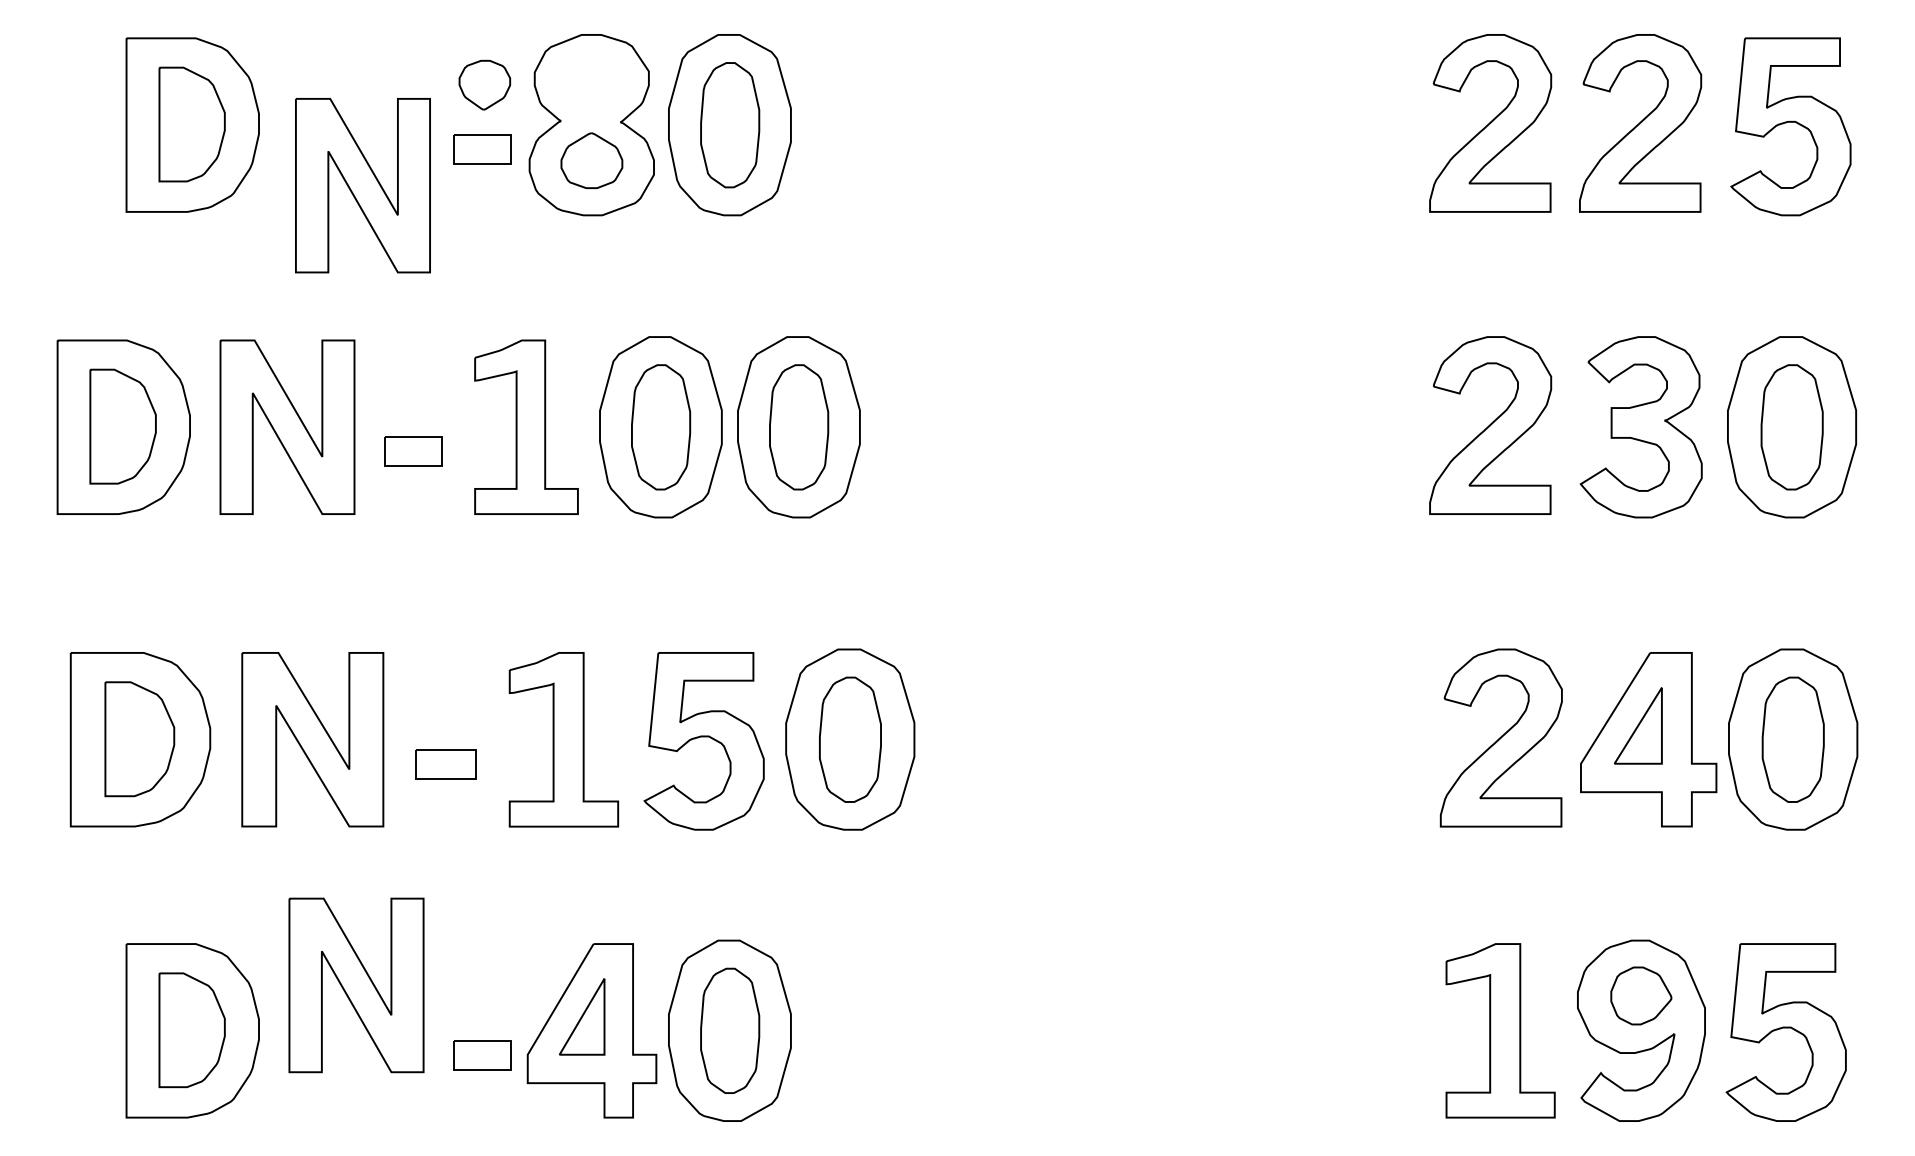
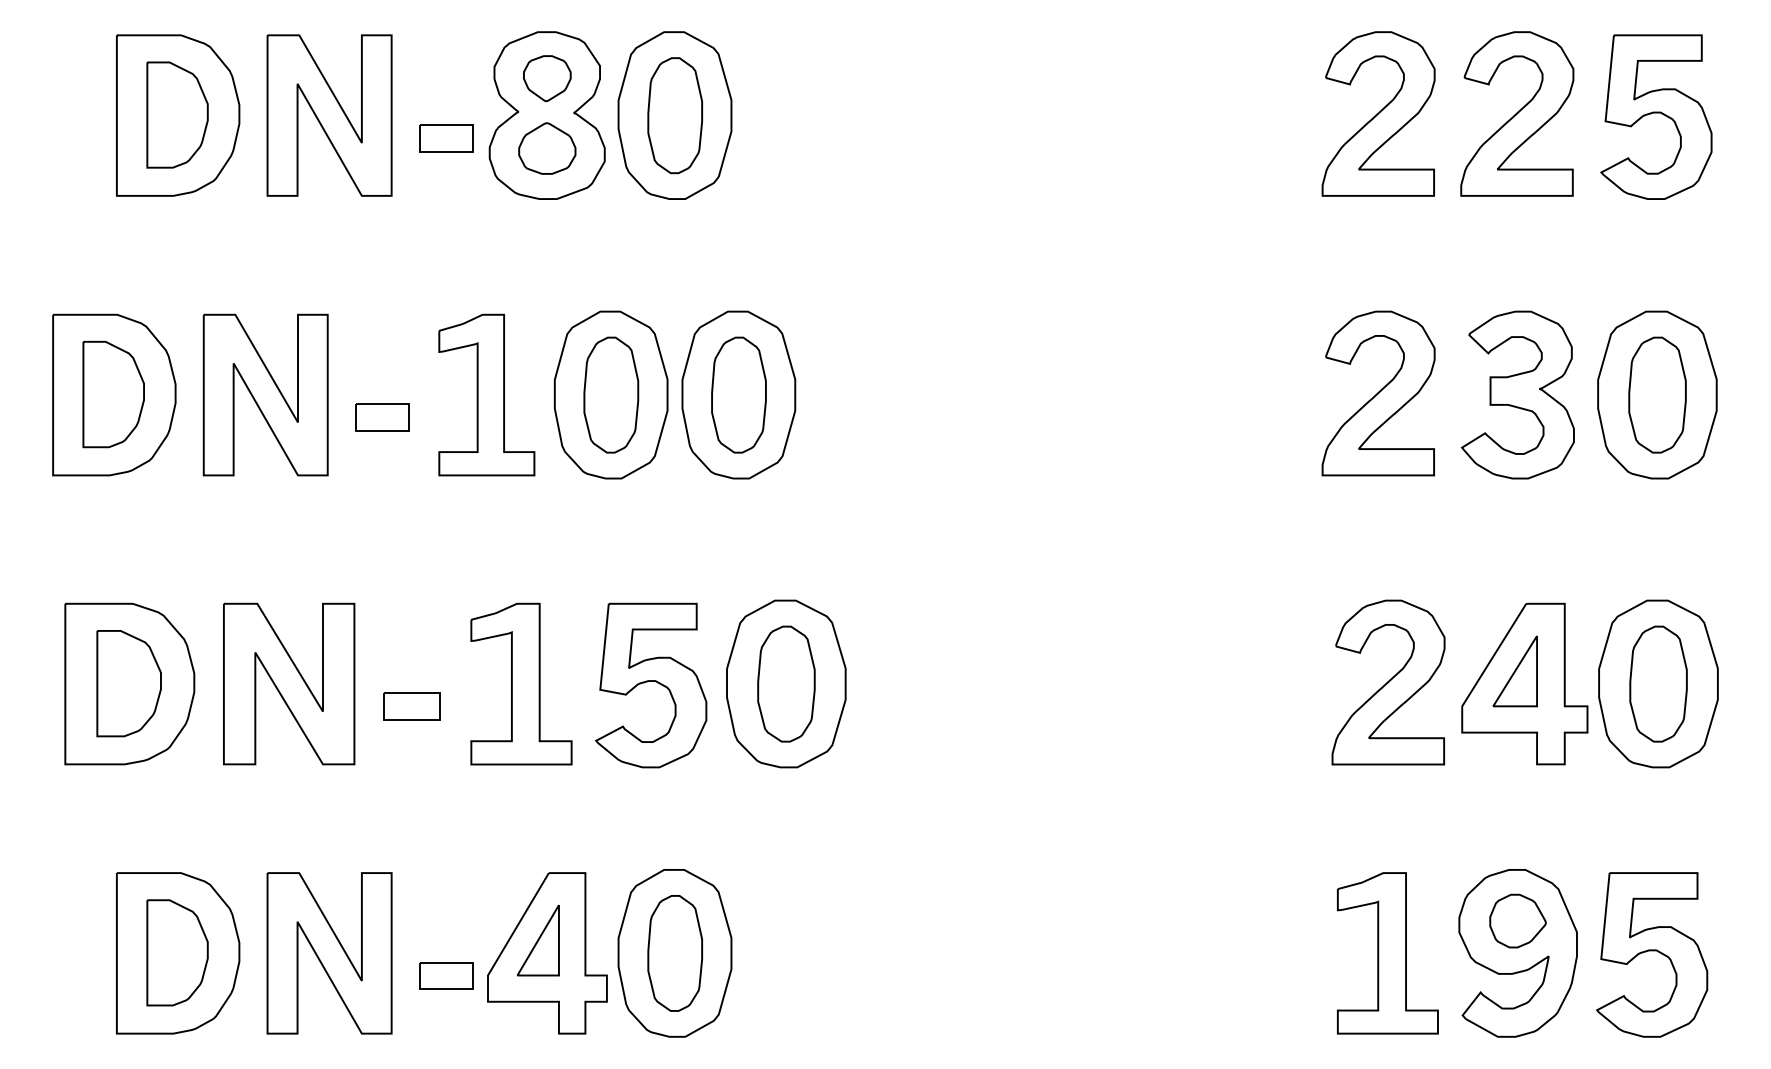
part: (485, 85) -> (547, 78), moved
part: (362, 185) -> (329, 115), moved
part: (356, 985) -> (329, 953), moved

